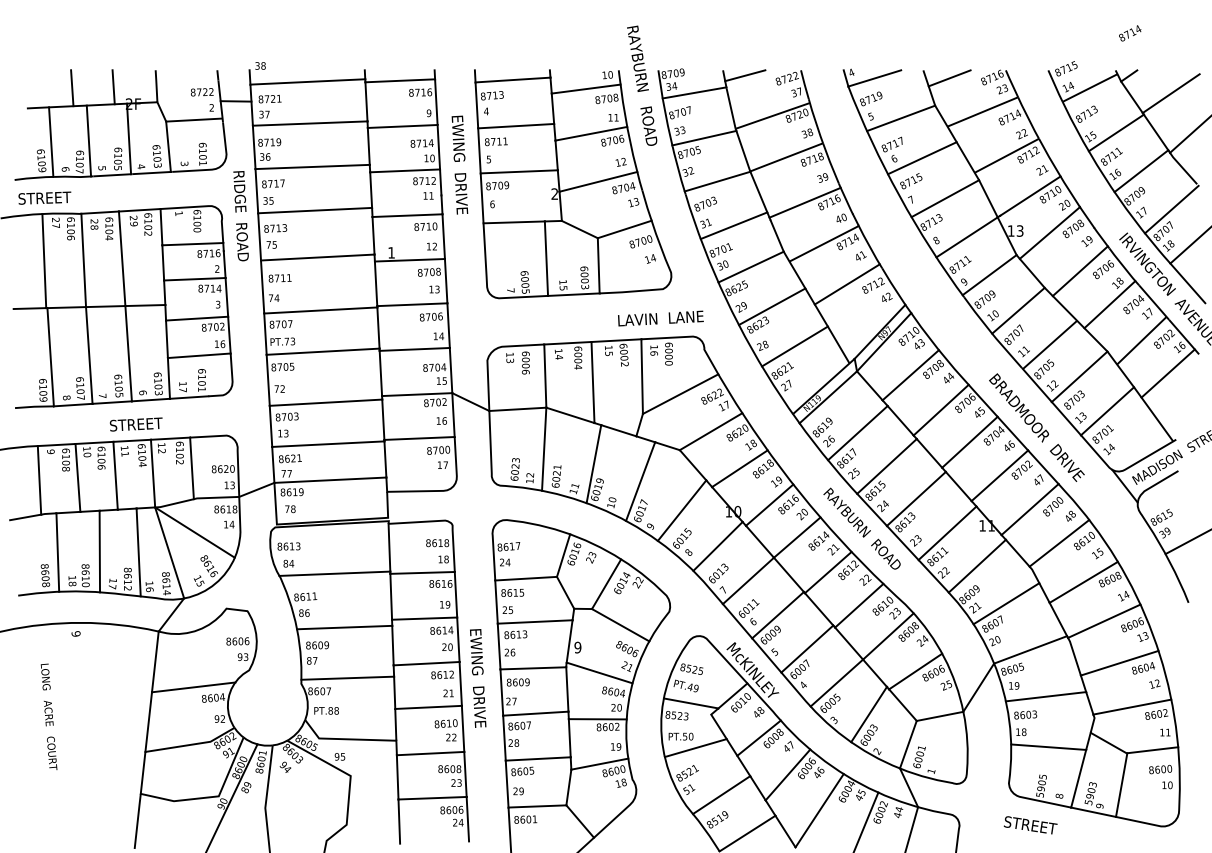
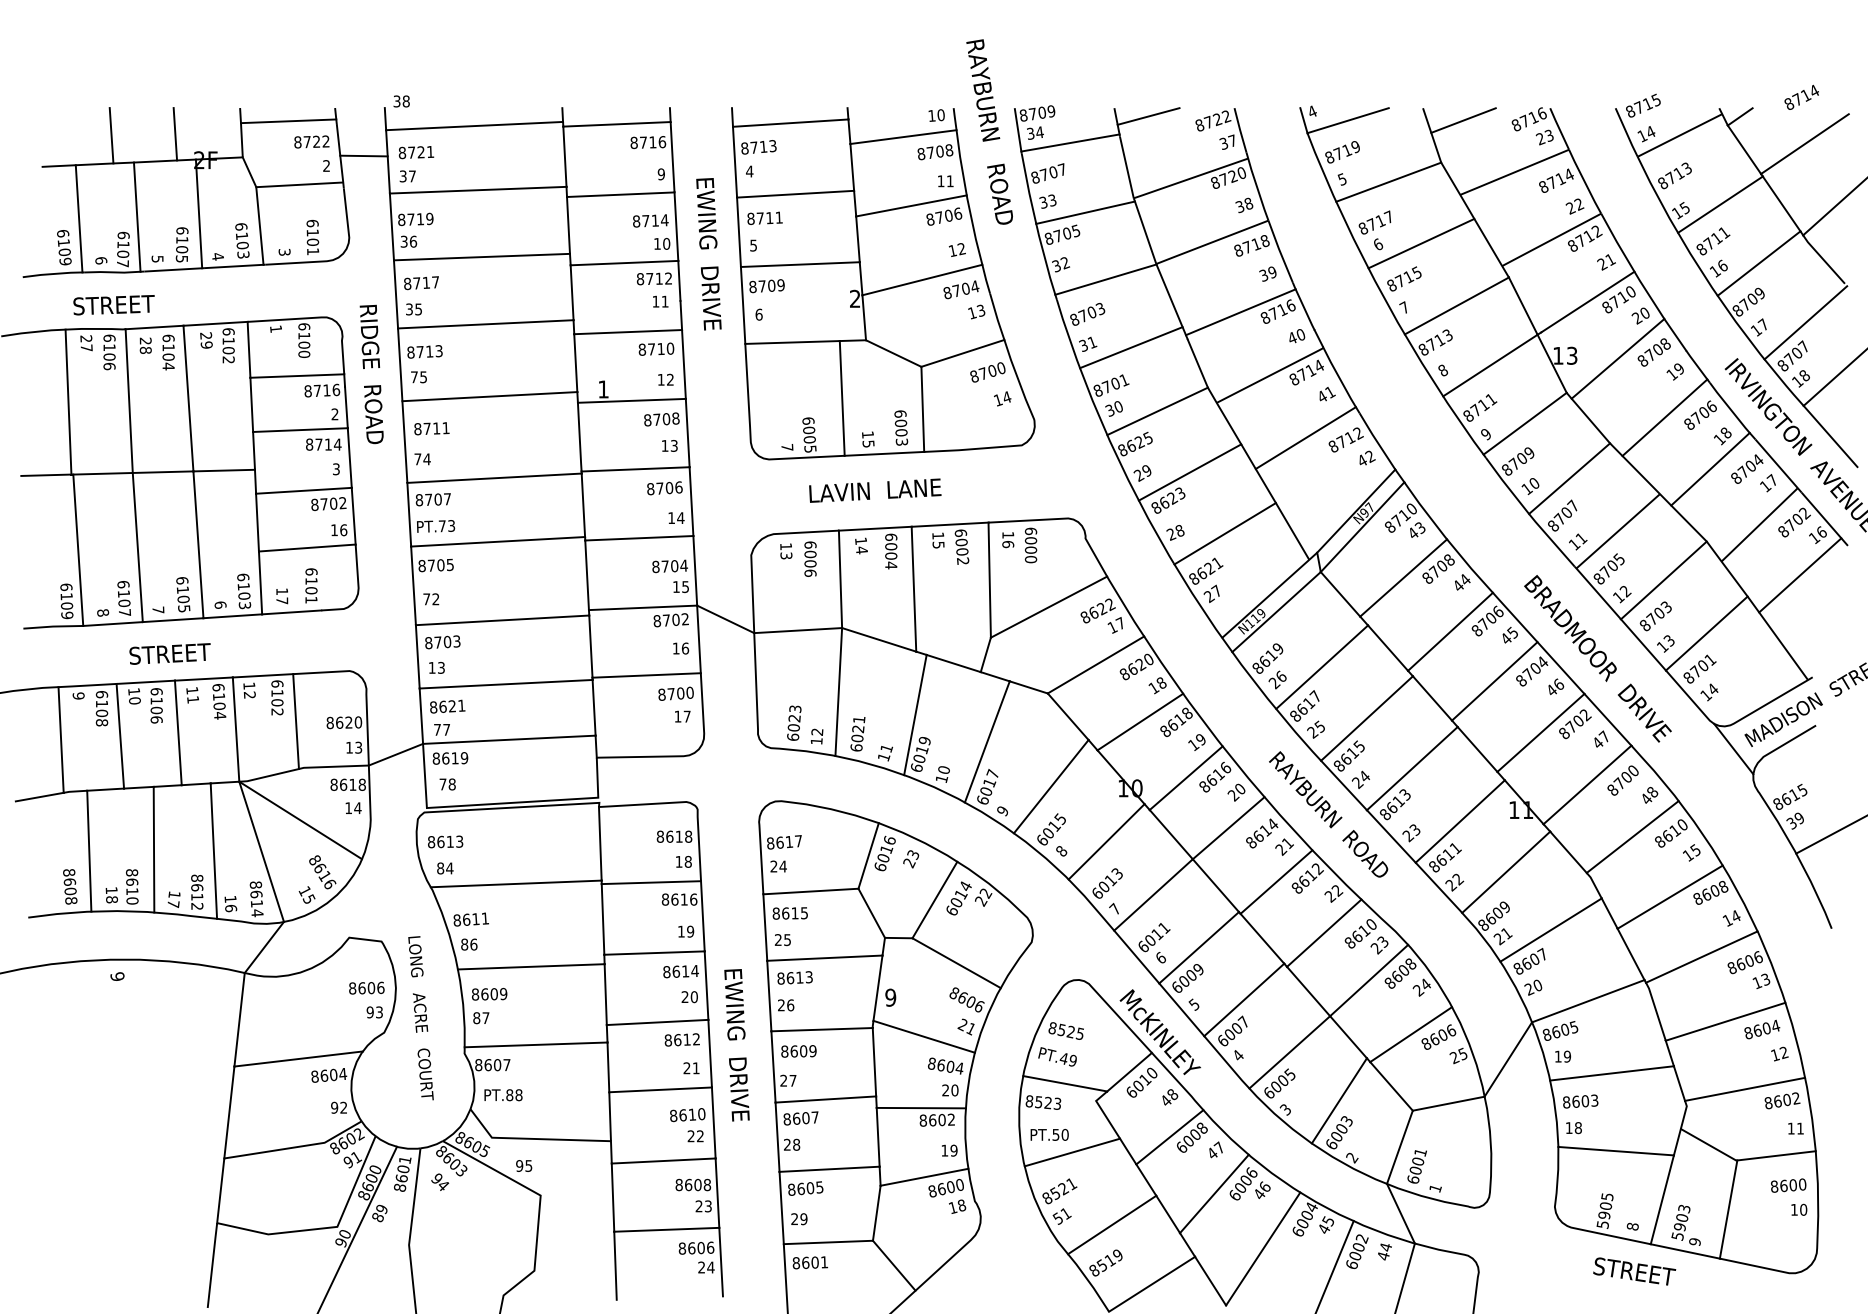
text: (1130, 33) -> (1802, 97), moved
line: (187, 78) -> (289, 120), added
text: (44, 197) -> (113, 304), moved
text: (240, 216) -> (370, 375), moved
text: (660, 318) -> (874, 490), moved
text: (136, 424) -> (170, 653), moved
text: (48, 716) -> (420, 1017), moved
text: (1030, 825) -> (1634, 1271), moved

